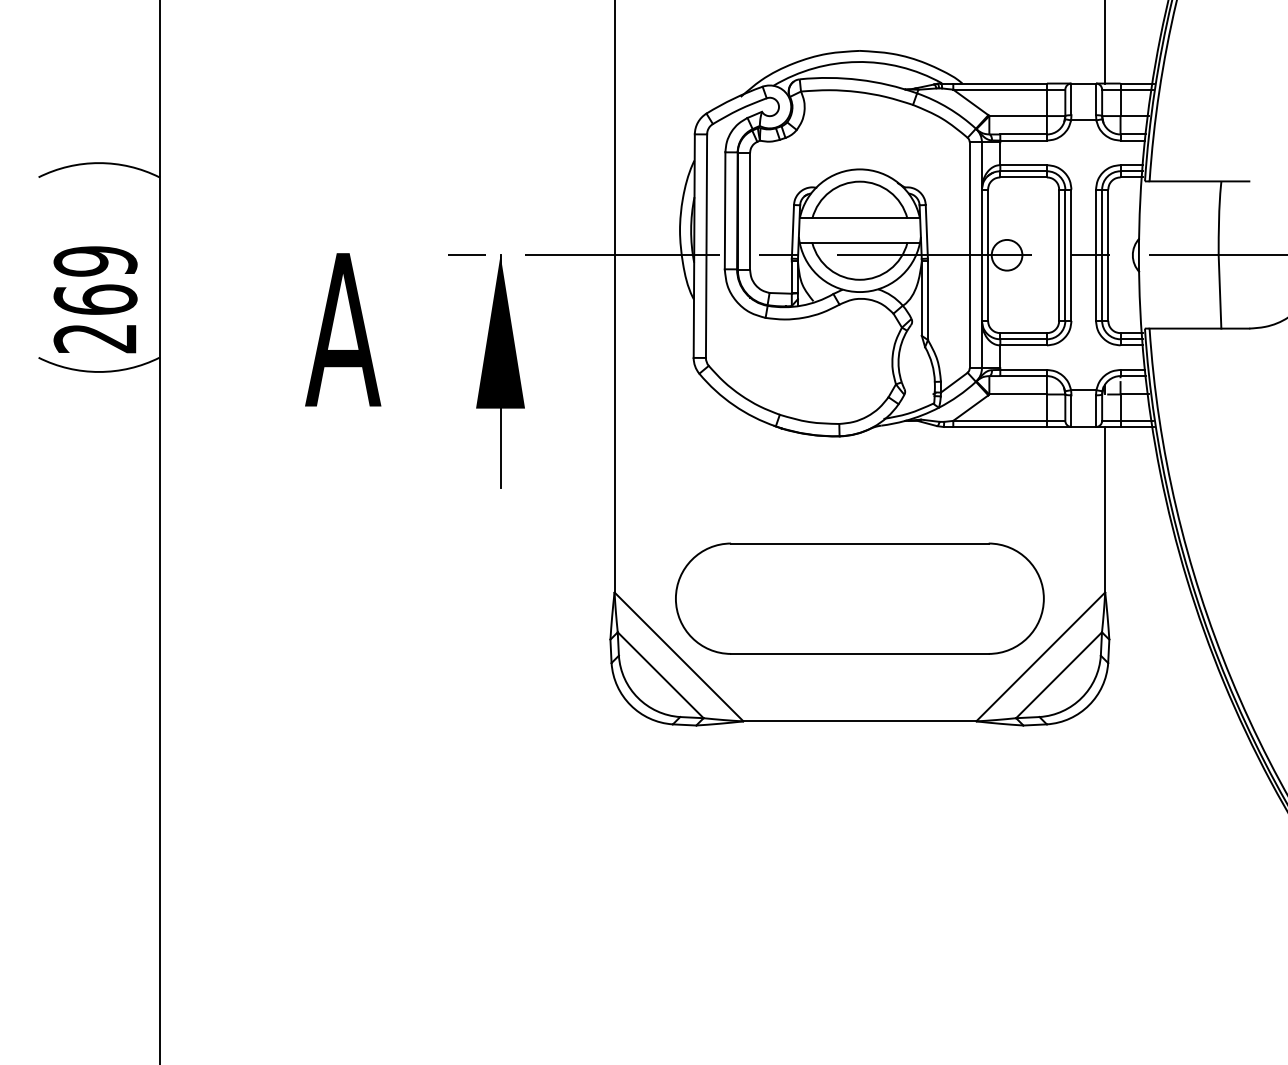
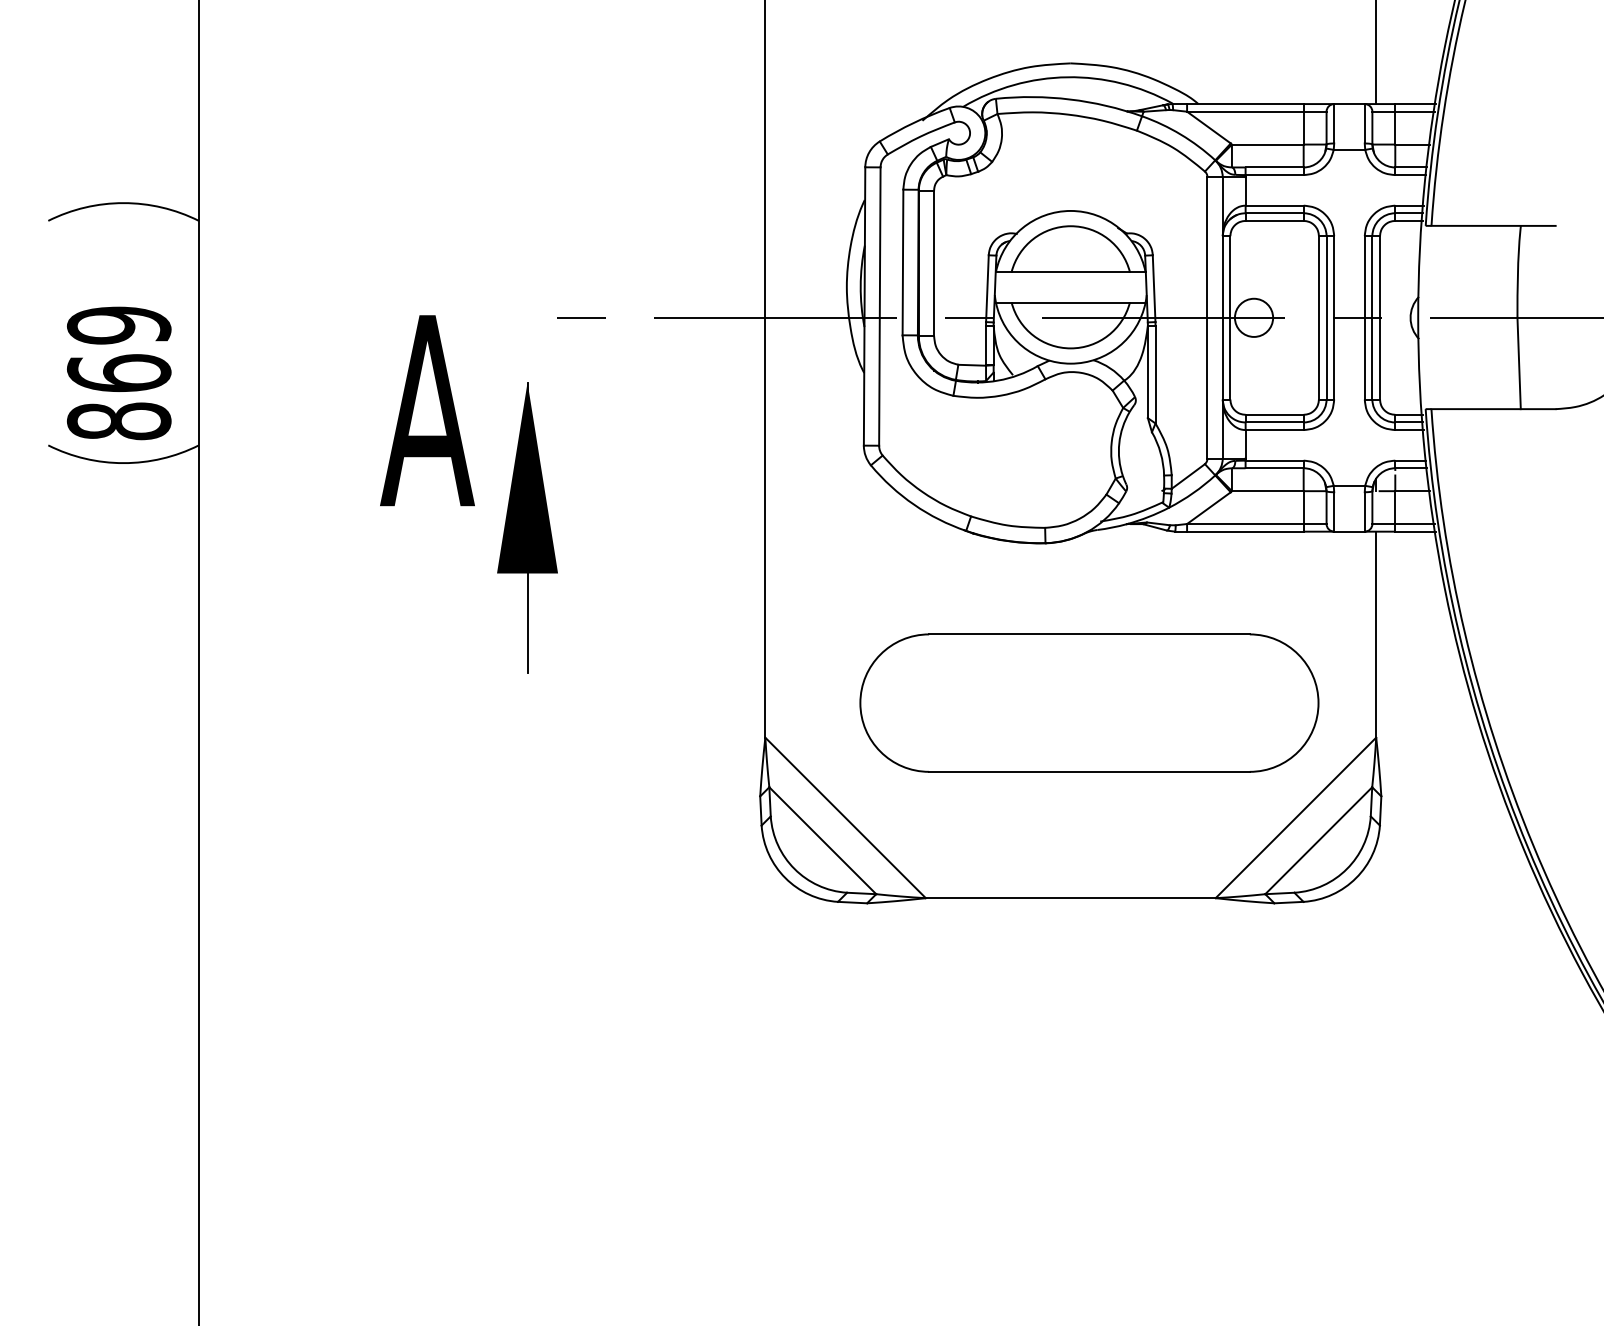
text: (95, 338) -> (119, 421), 269 -> 869
part: (500, 371) -> (527, 527), moved
part: (859, 598) -> (1088, 702), moved

